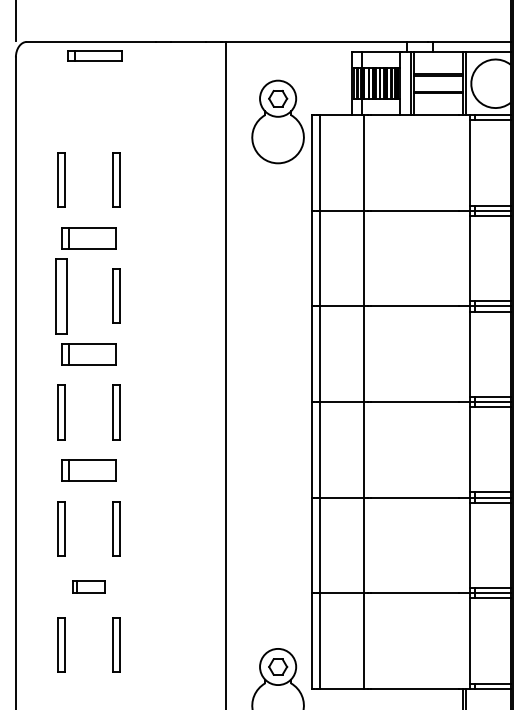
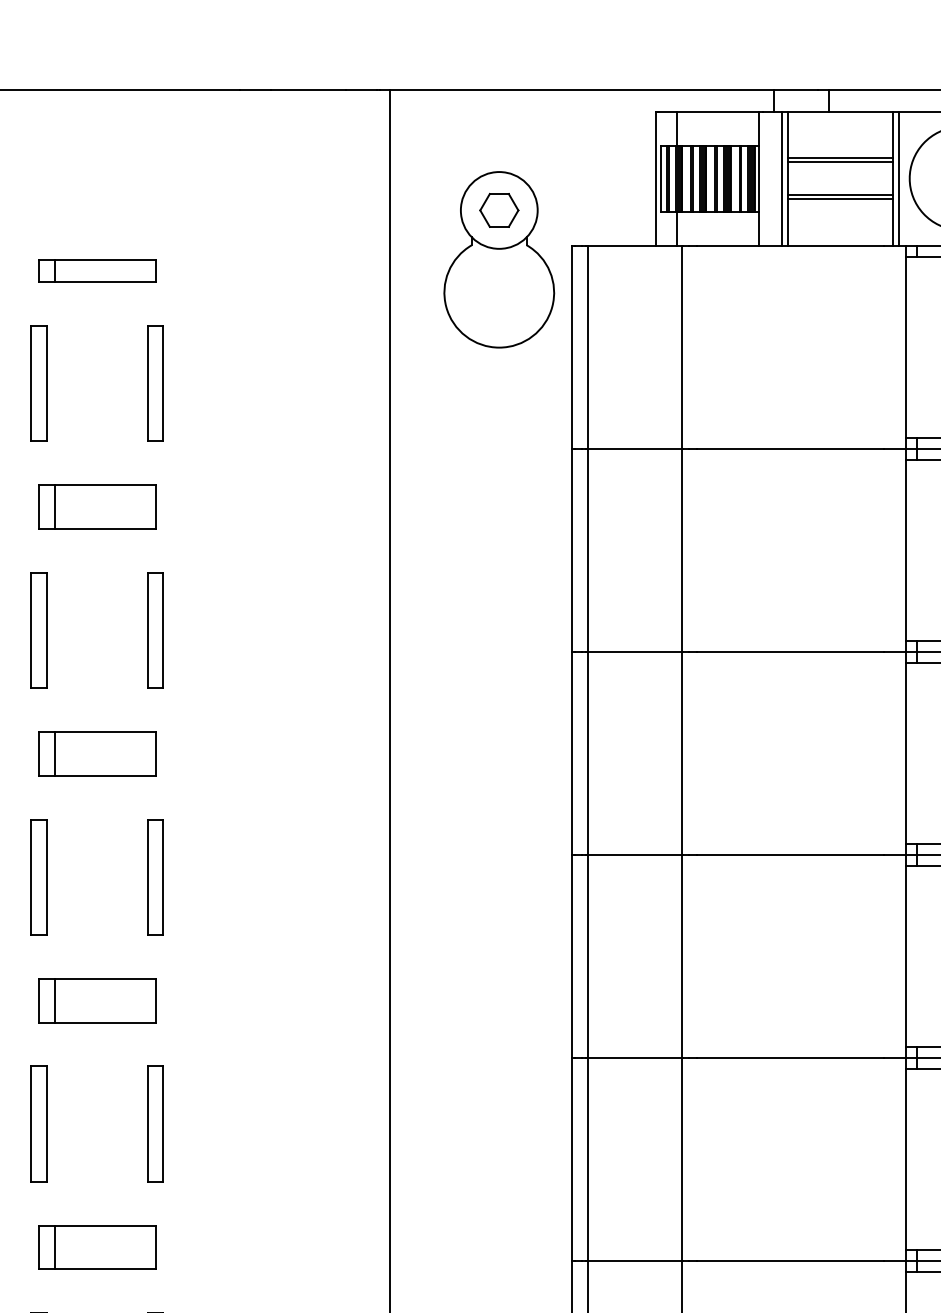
part: (94, 55) -> (96, 269), moved
part: (61, 295) -> (39, 628), size x0.71
part: (88, 586) -> (96, 1246), size x1.67

